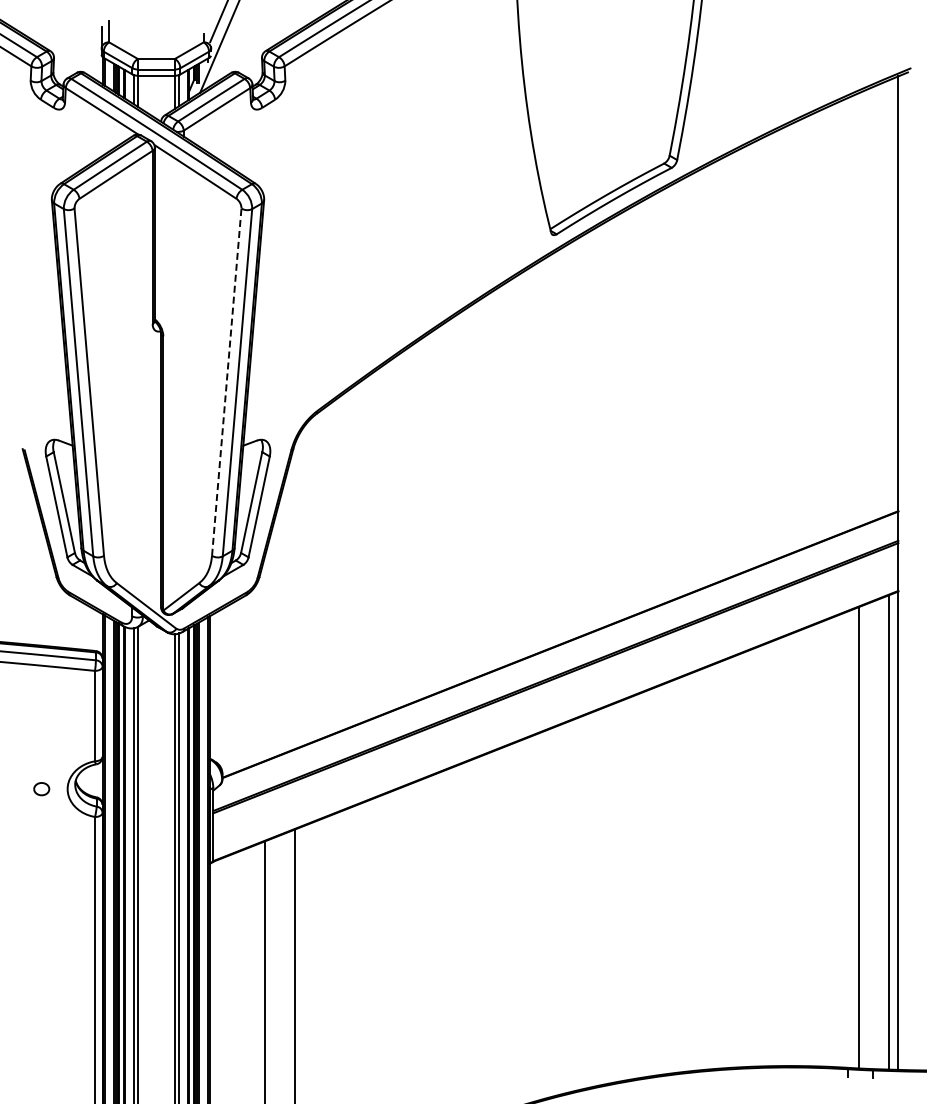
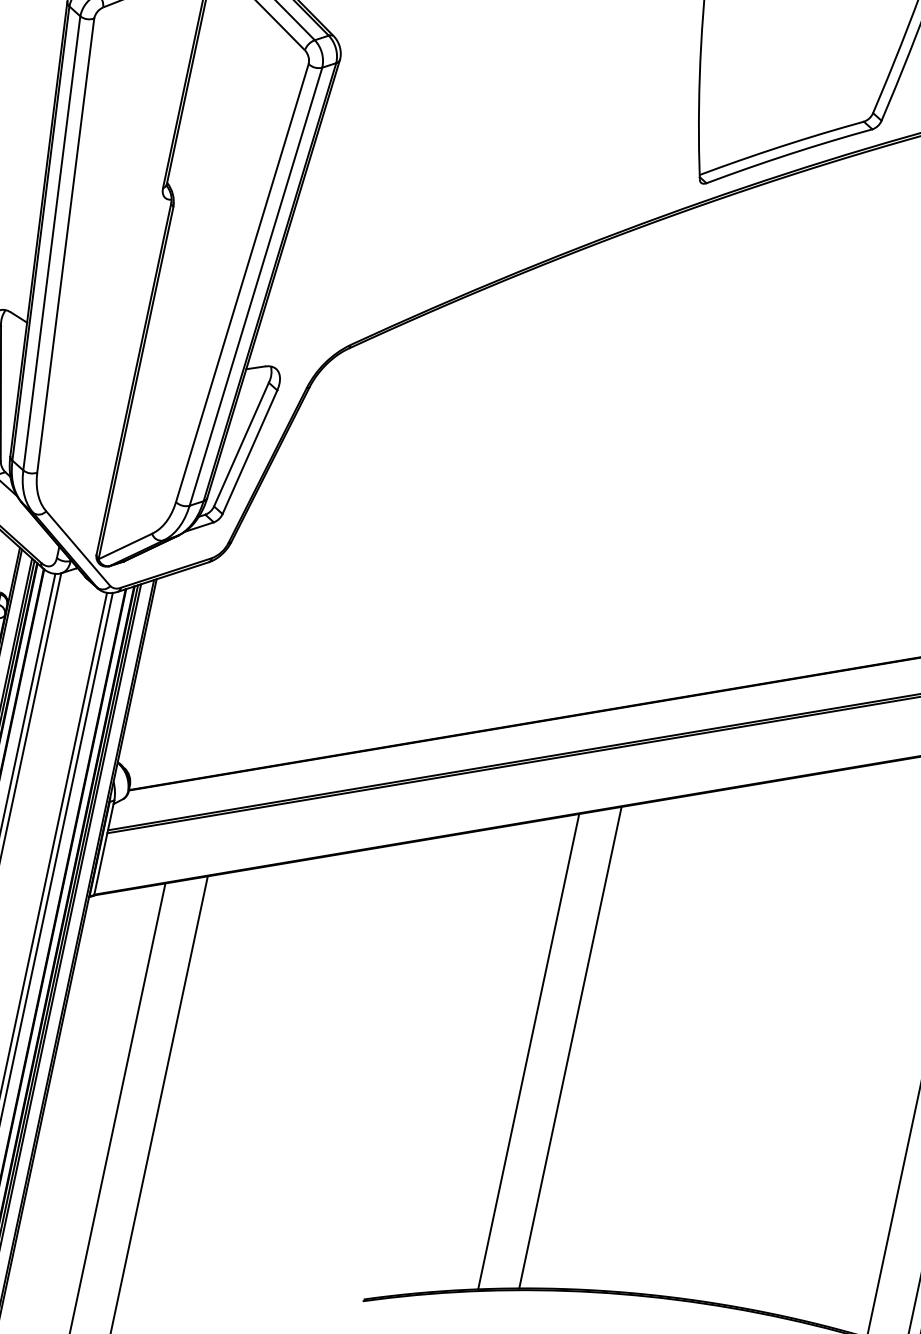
line: (226, 381) -> (242, 282), dashed -> solid
line: (592, 899) -> (570, 1047), added
line: (561, 909) -> (528, 1051), added

